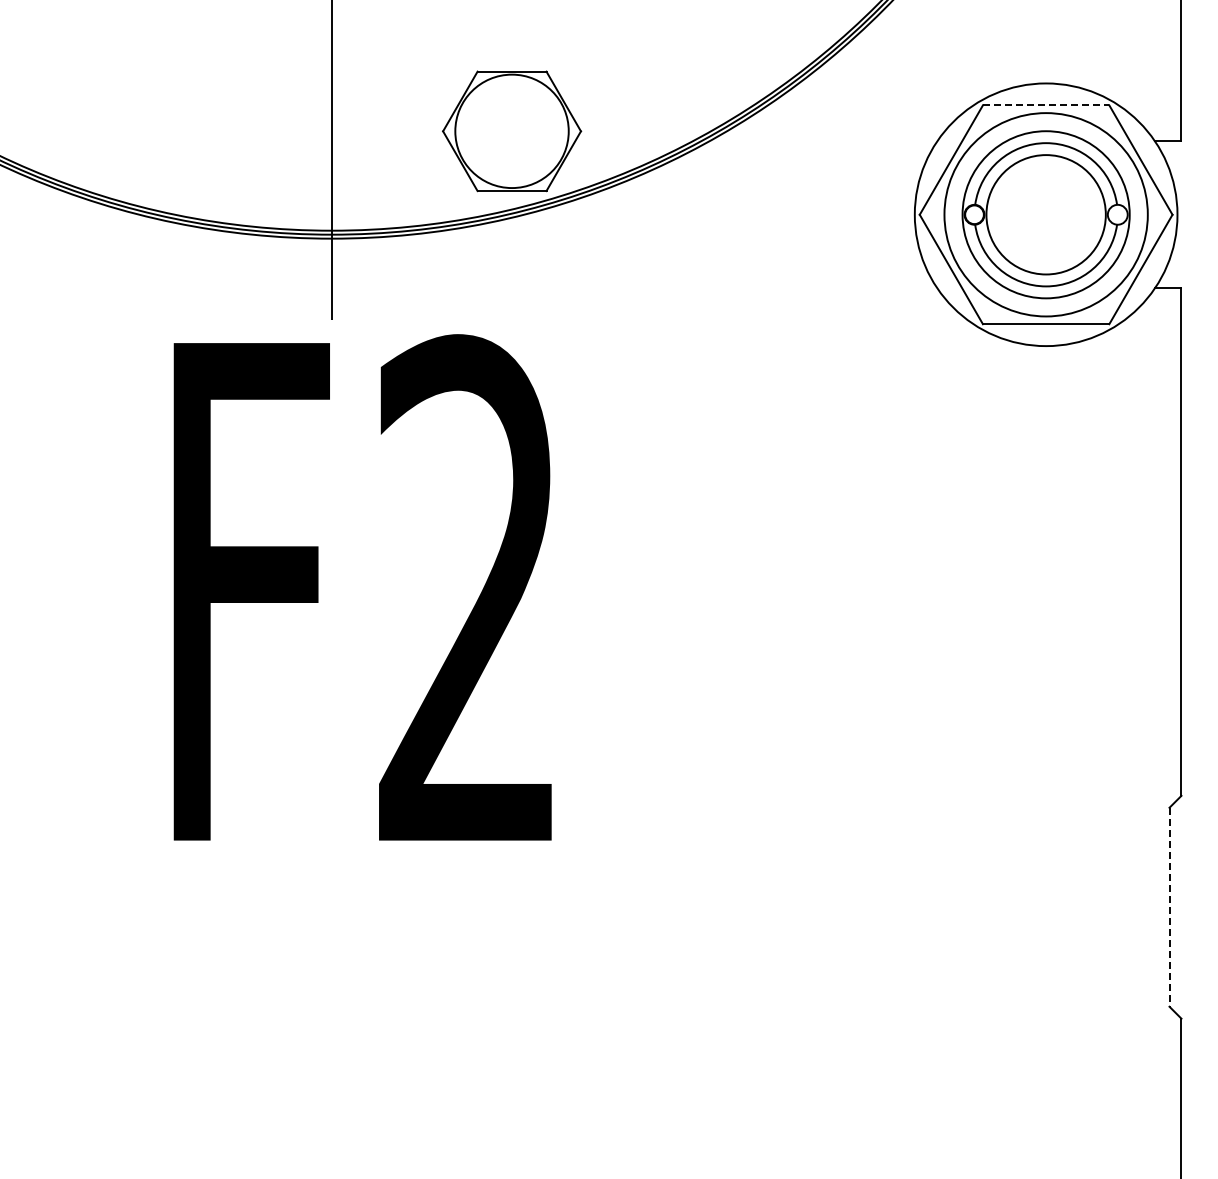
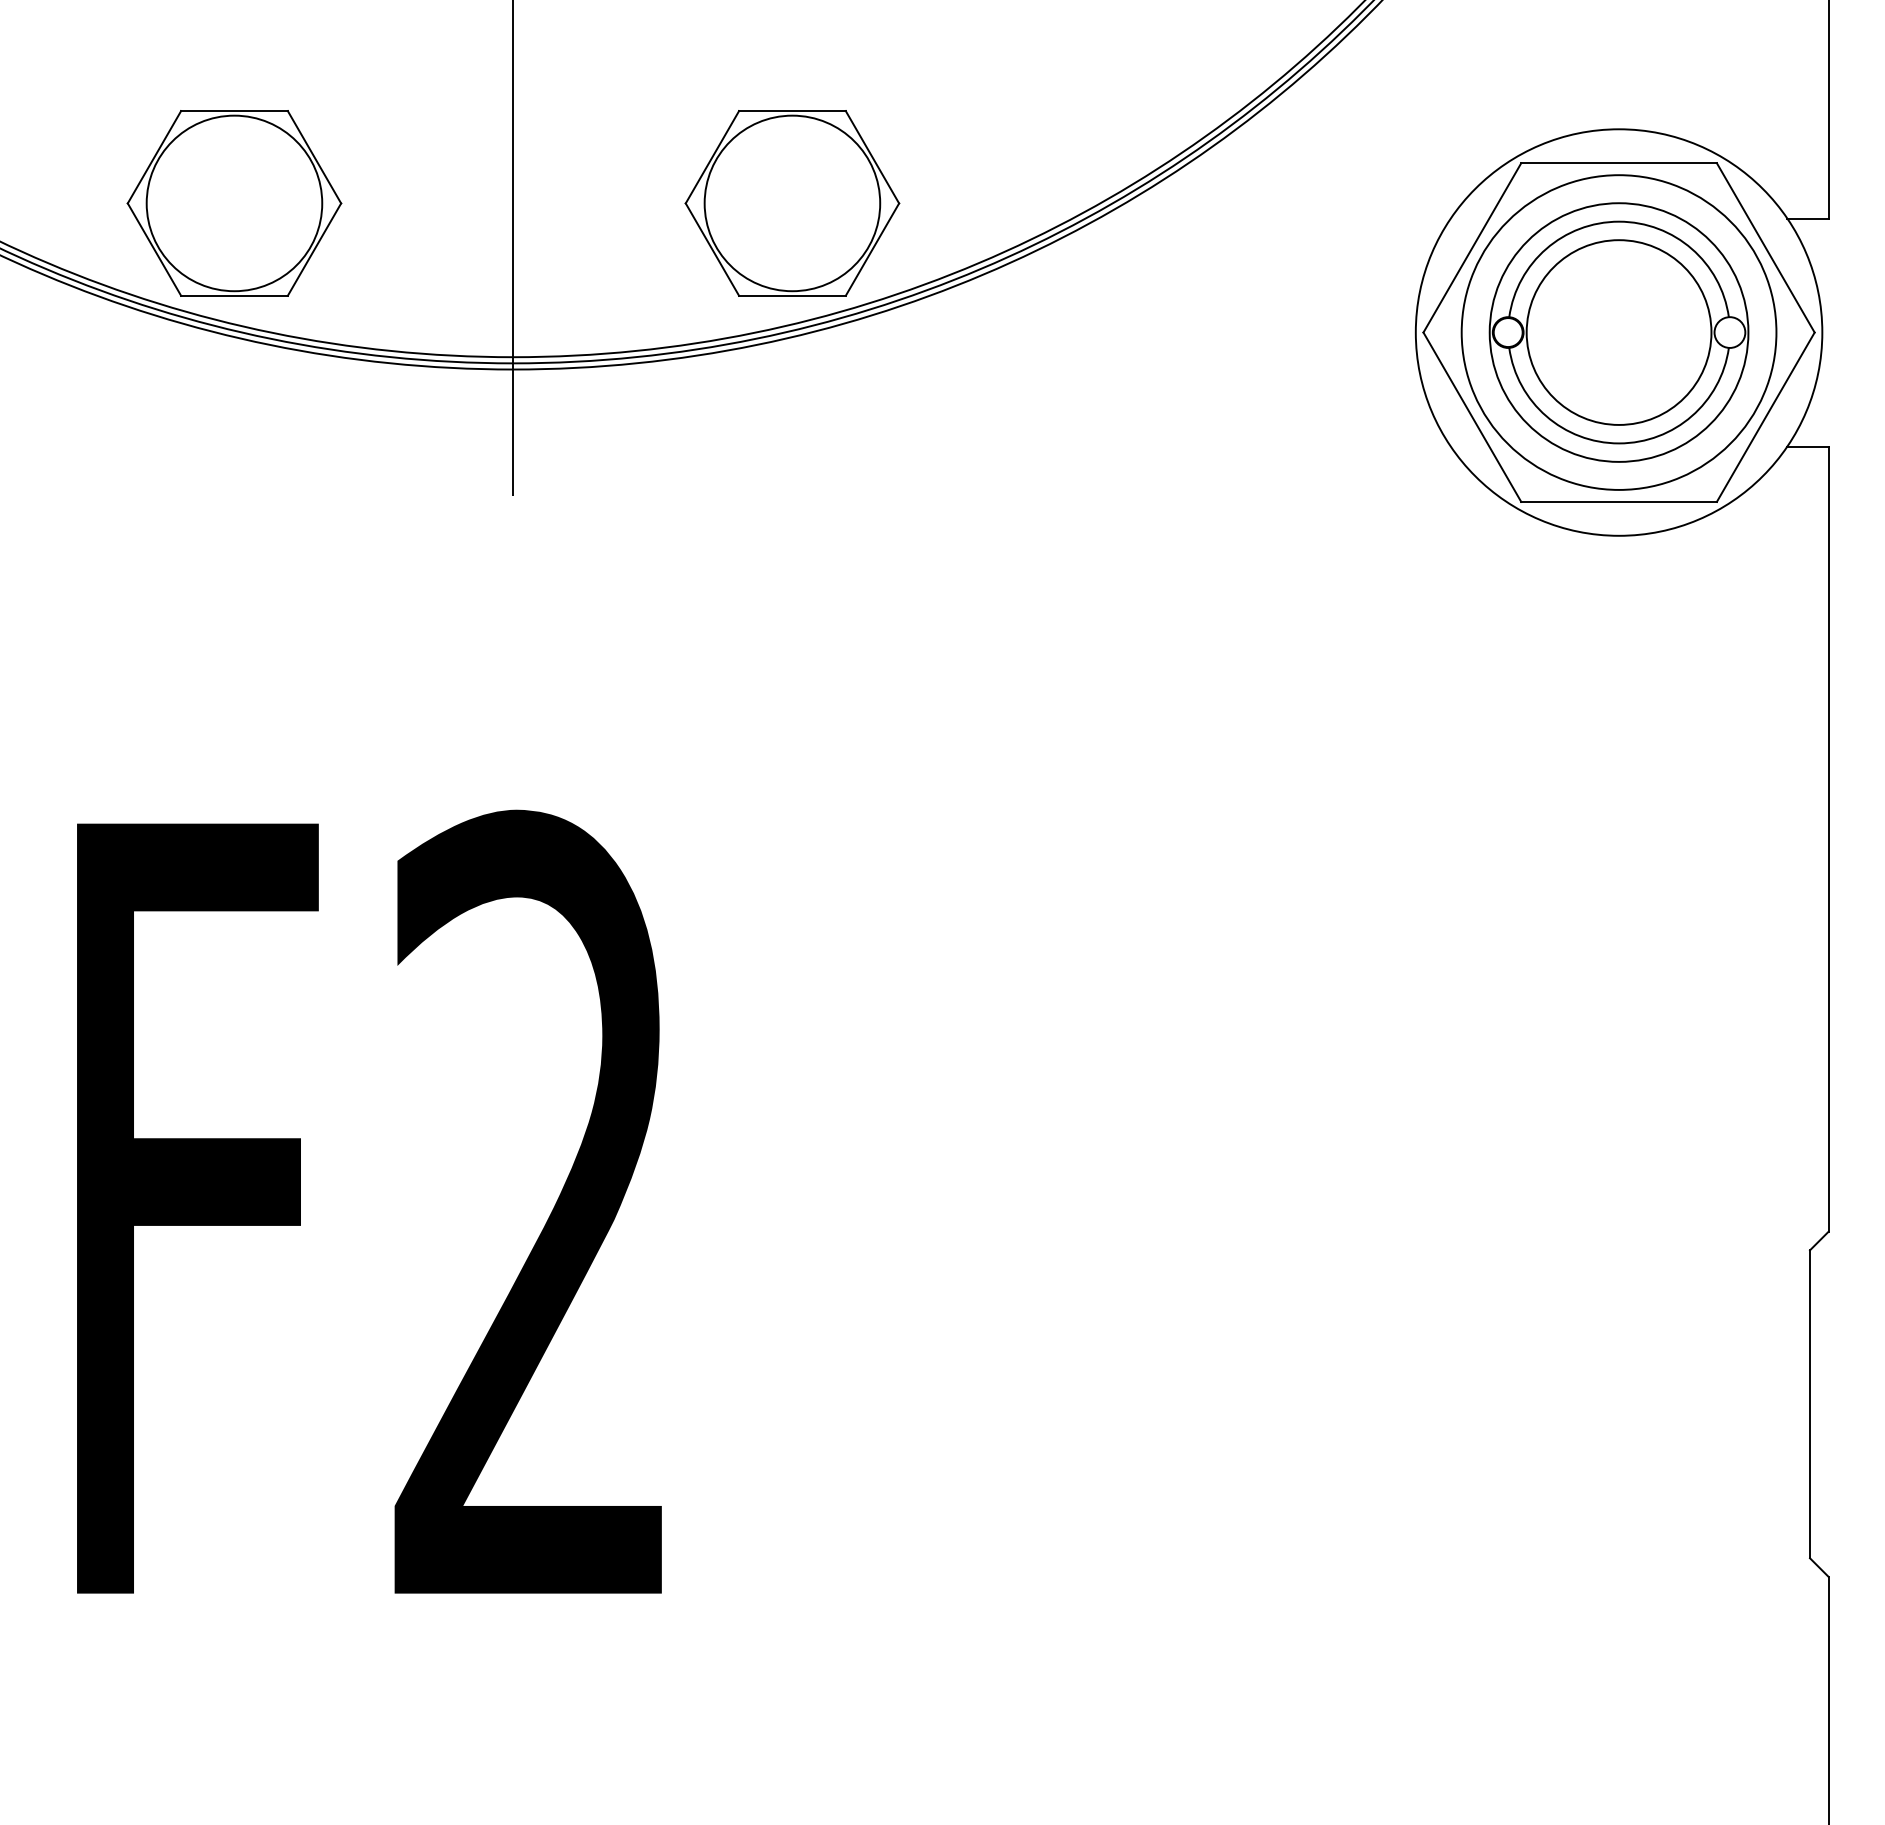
line: (1046, 105) -> (1619, 163), dashed -> solid
part: (151, 131) -> (234, 203), added
text: (362, 587) -> (369, 1201), moved
line: (1169, 907) -> (1809, 1404), dashed -> solid

